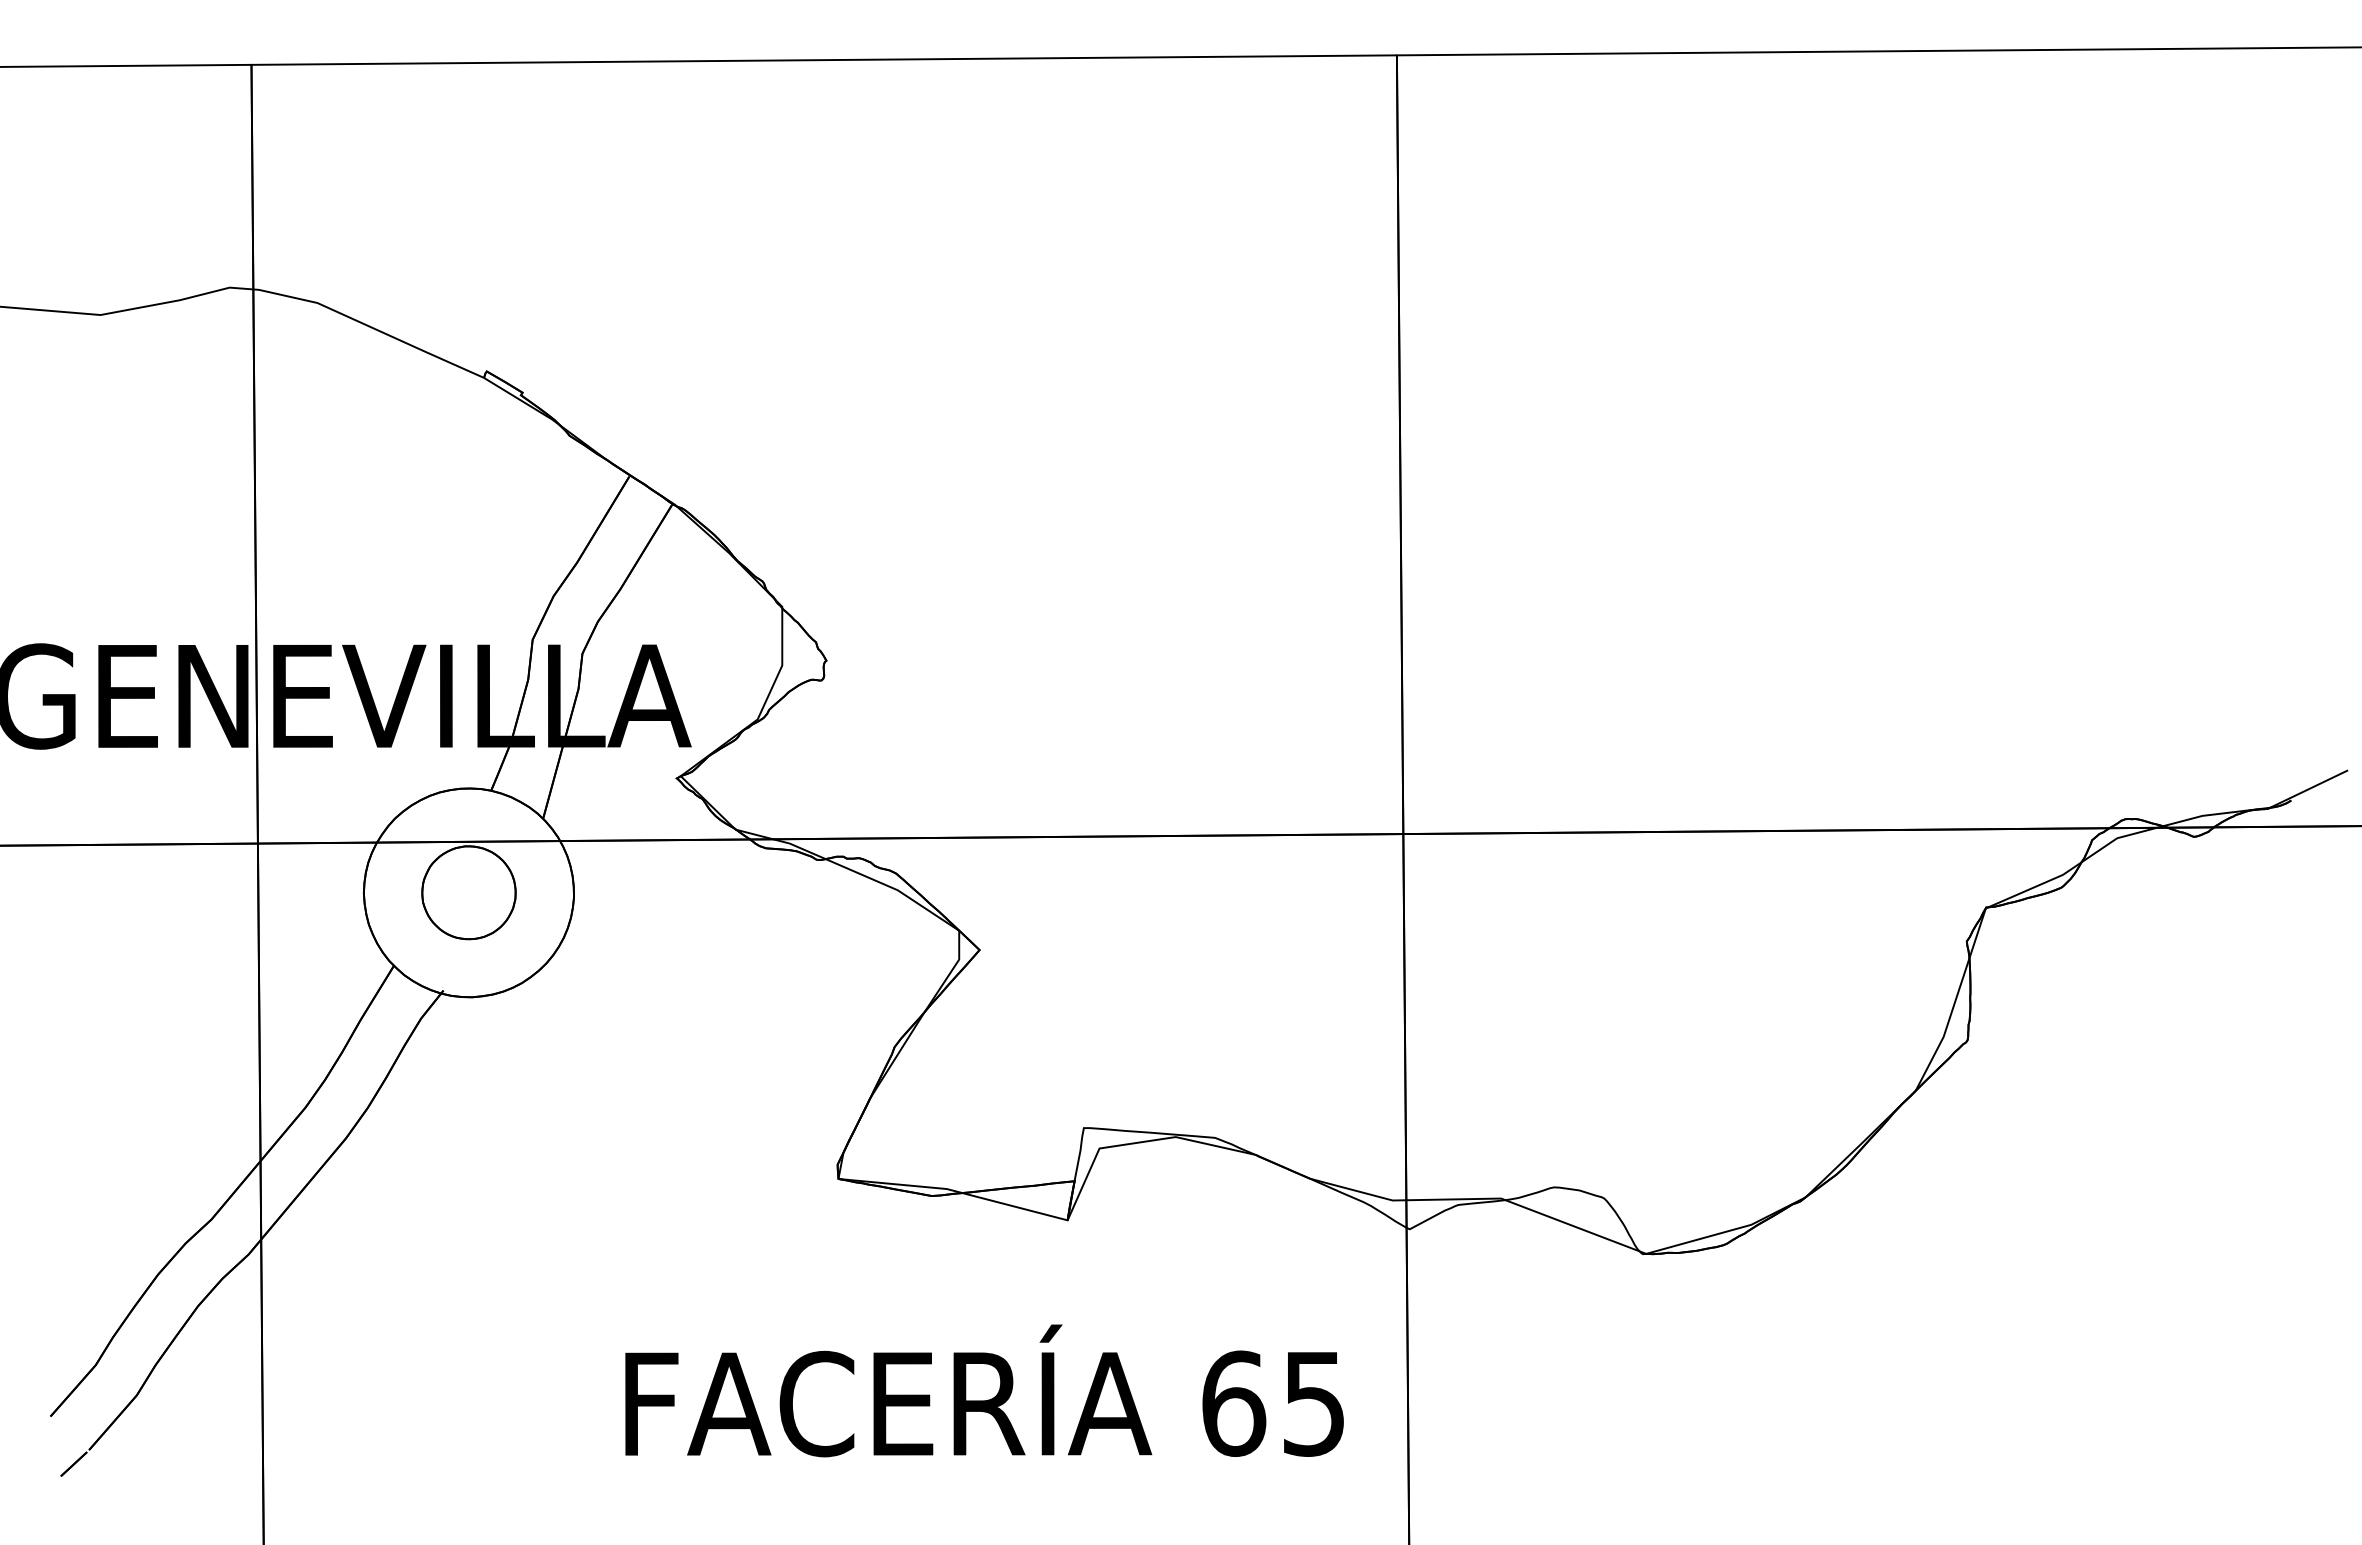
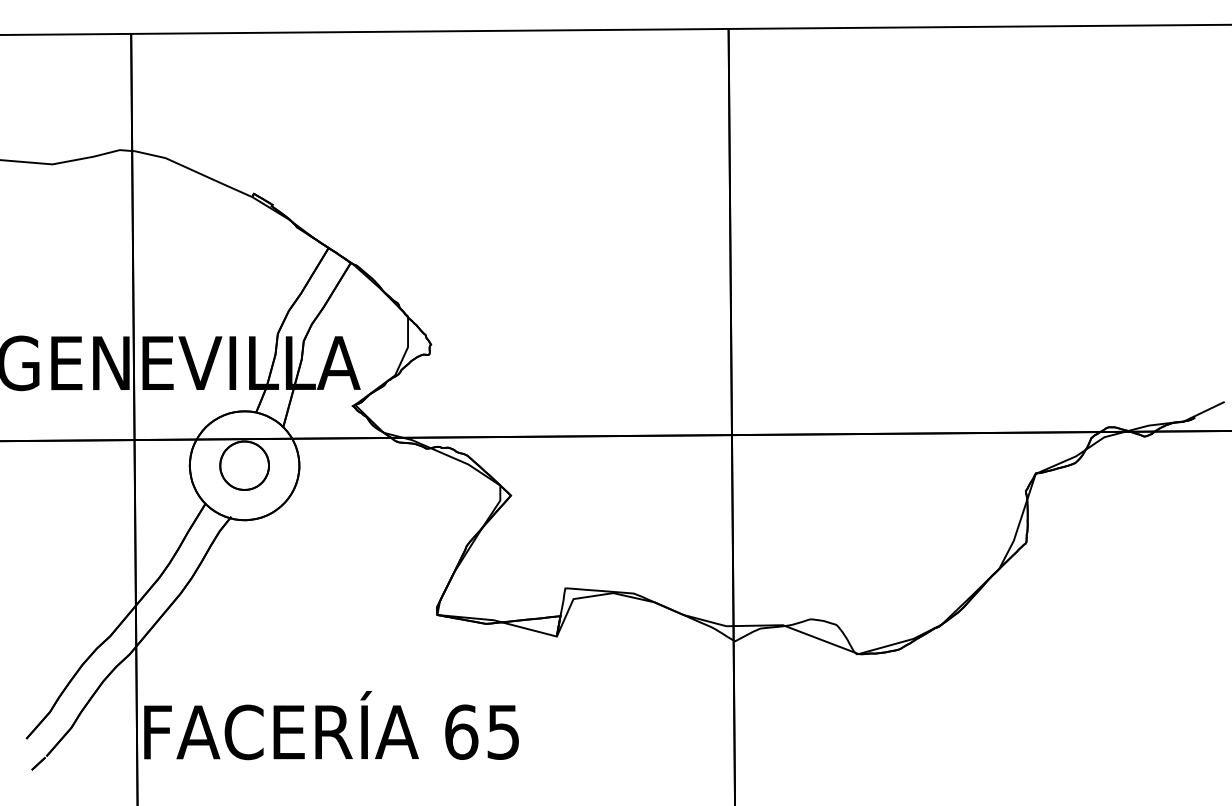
text: (984, 1390) -> (331, 725), moved

